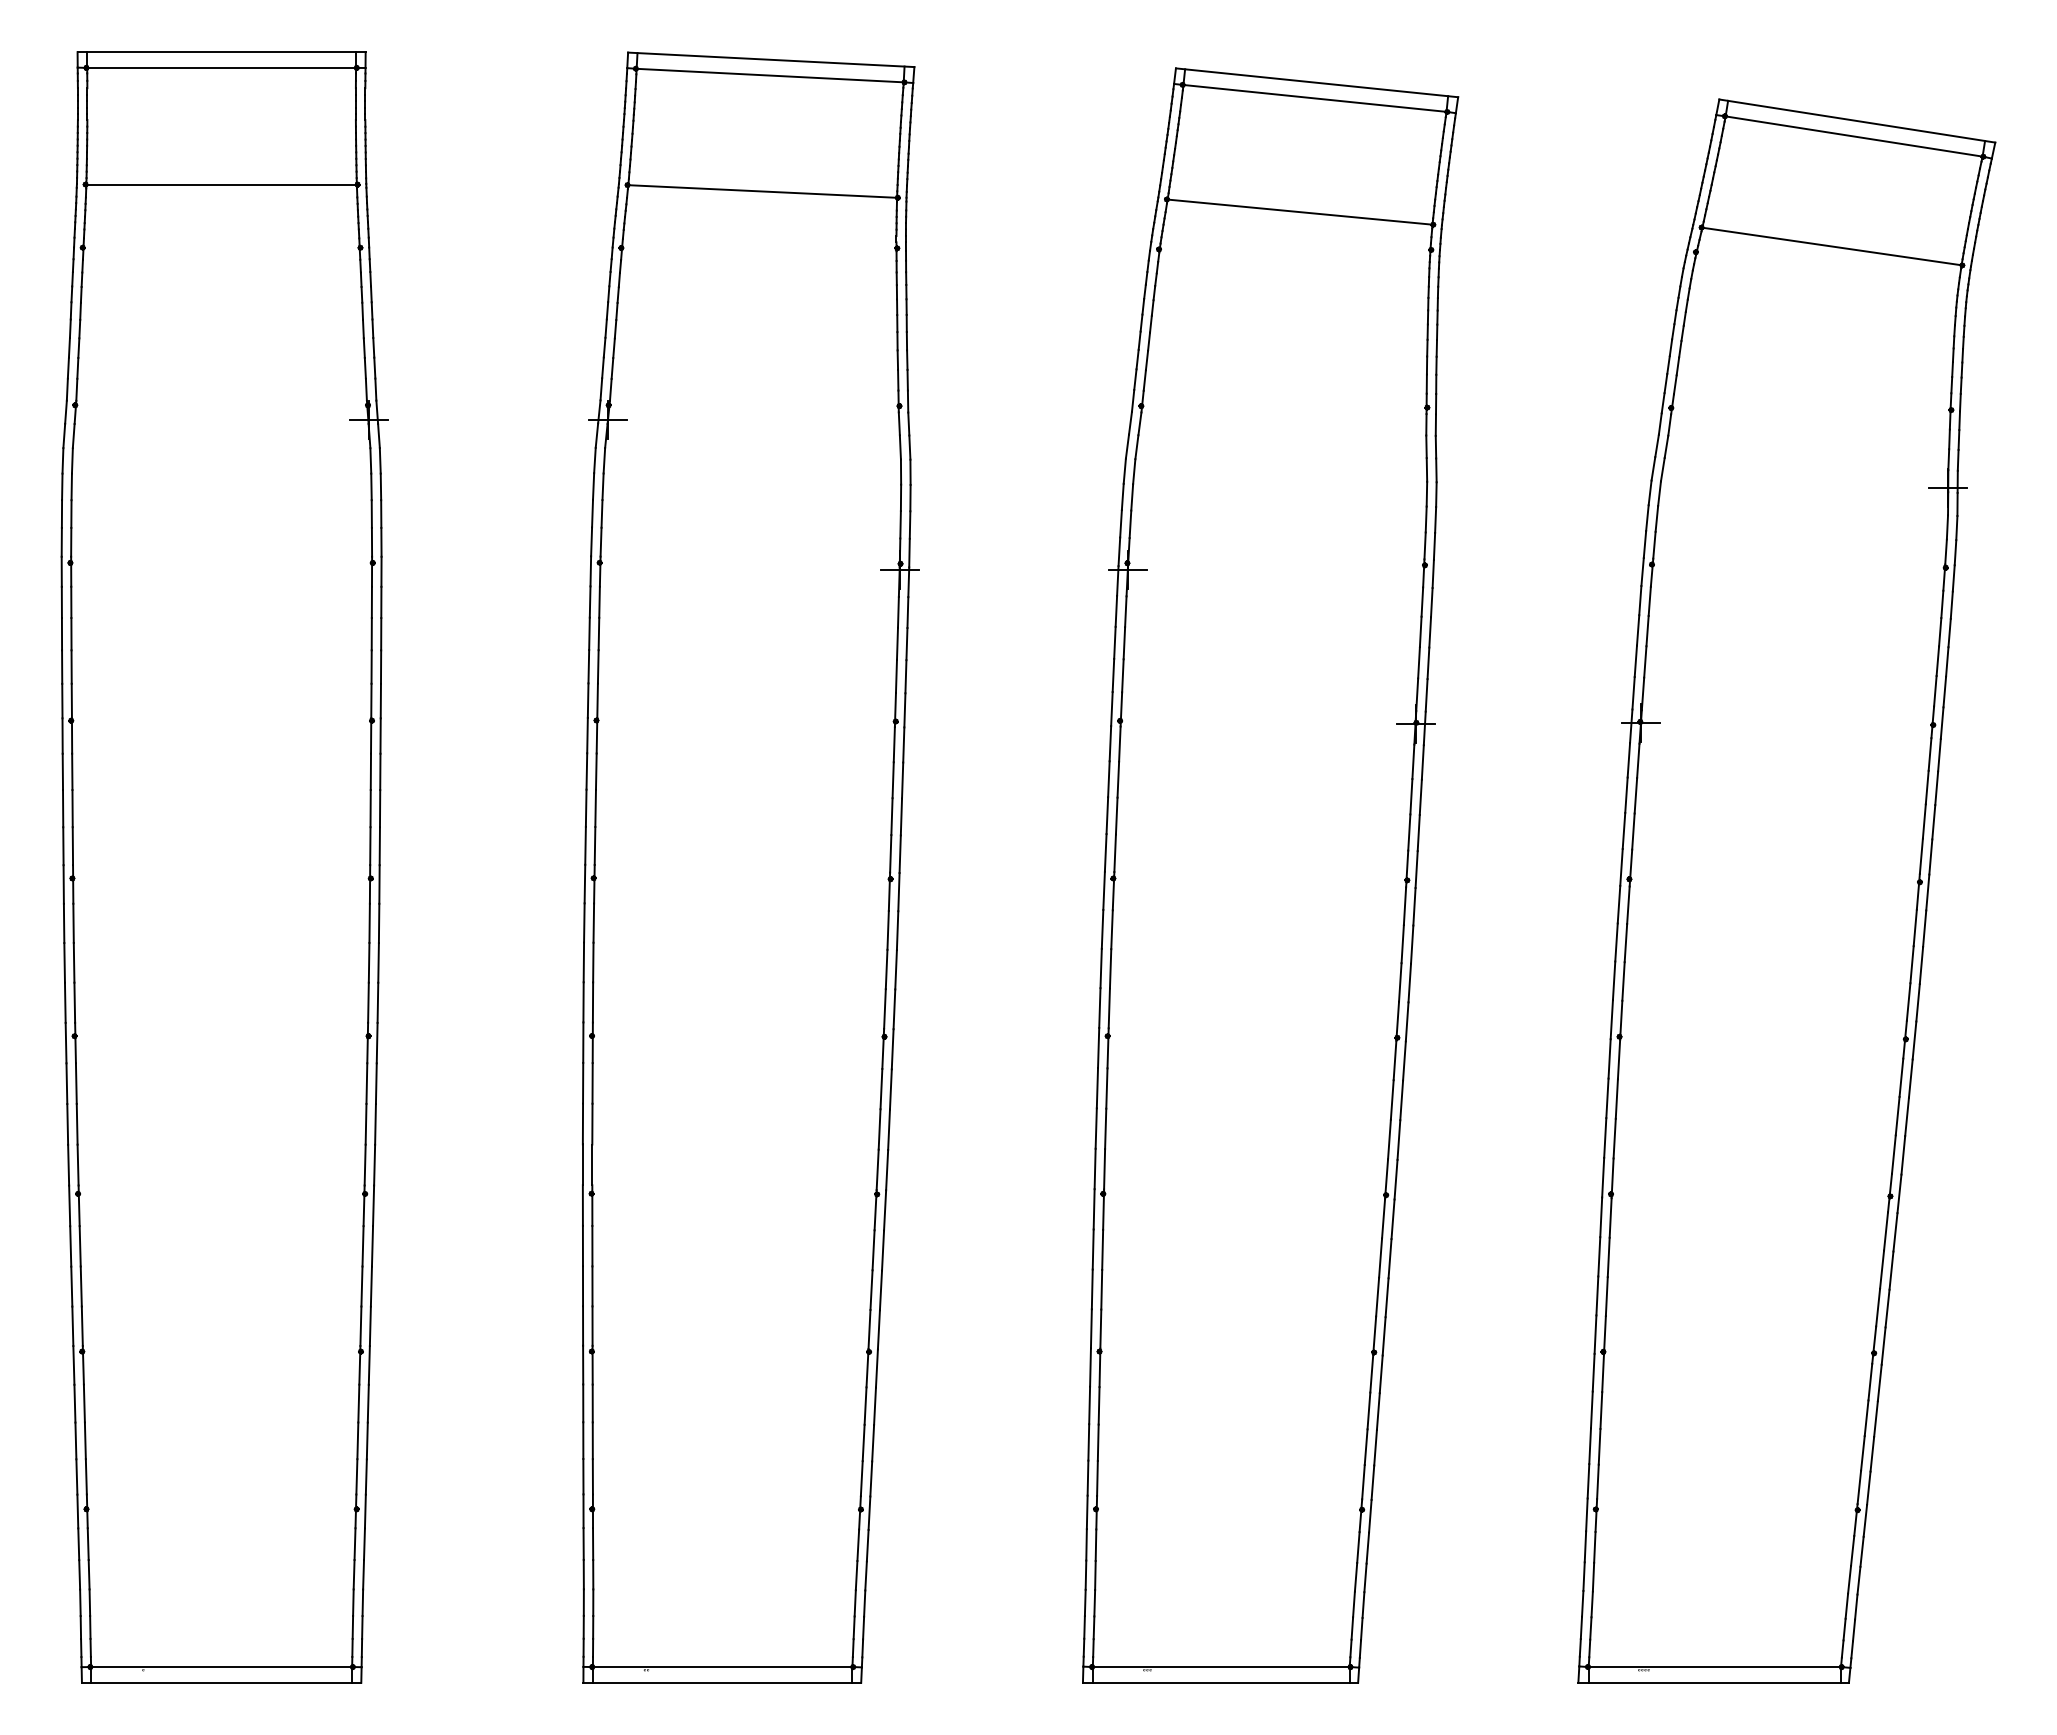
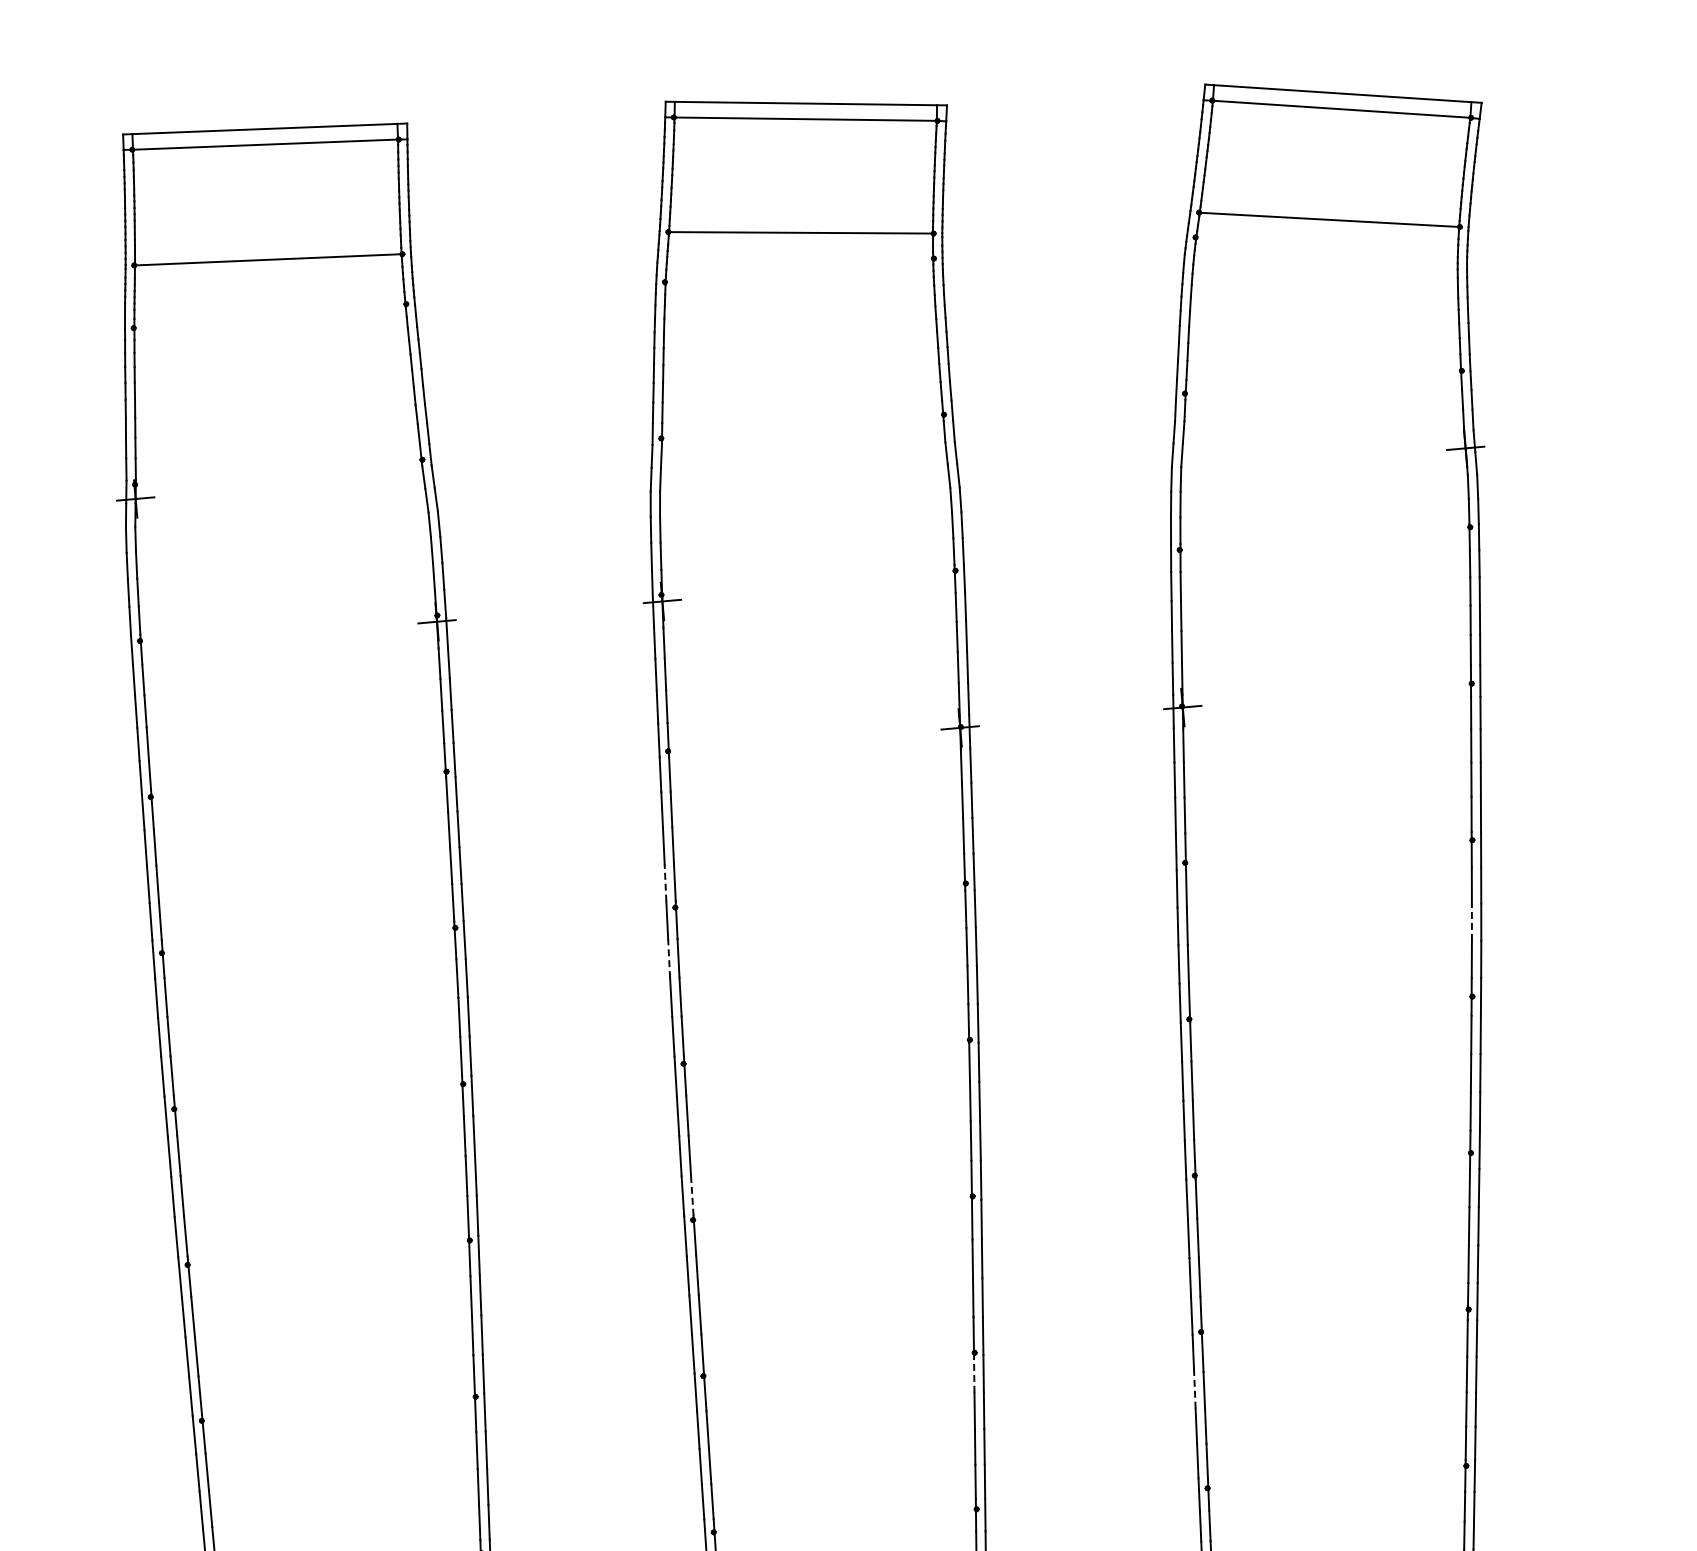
line: (1105, 852) -> (665, 882), solid -> dashed
line: (1102, 928) -> (668, 957), solid -> dashed
line: (1912, 964) -> (1472, 922), solid -> dashed
line: (1104, 1168) -> (692, 1194), solid -> dashed
line: (1371, 1373) -> (973, 1373), solid -> dashed
line: (1591, 1409) -> (1194, 1389), solid -> dashed

